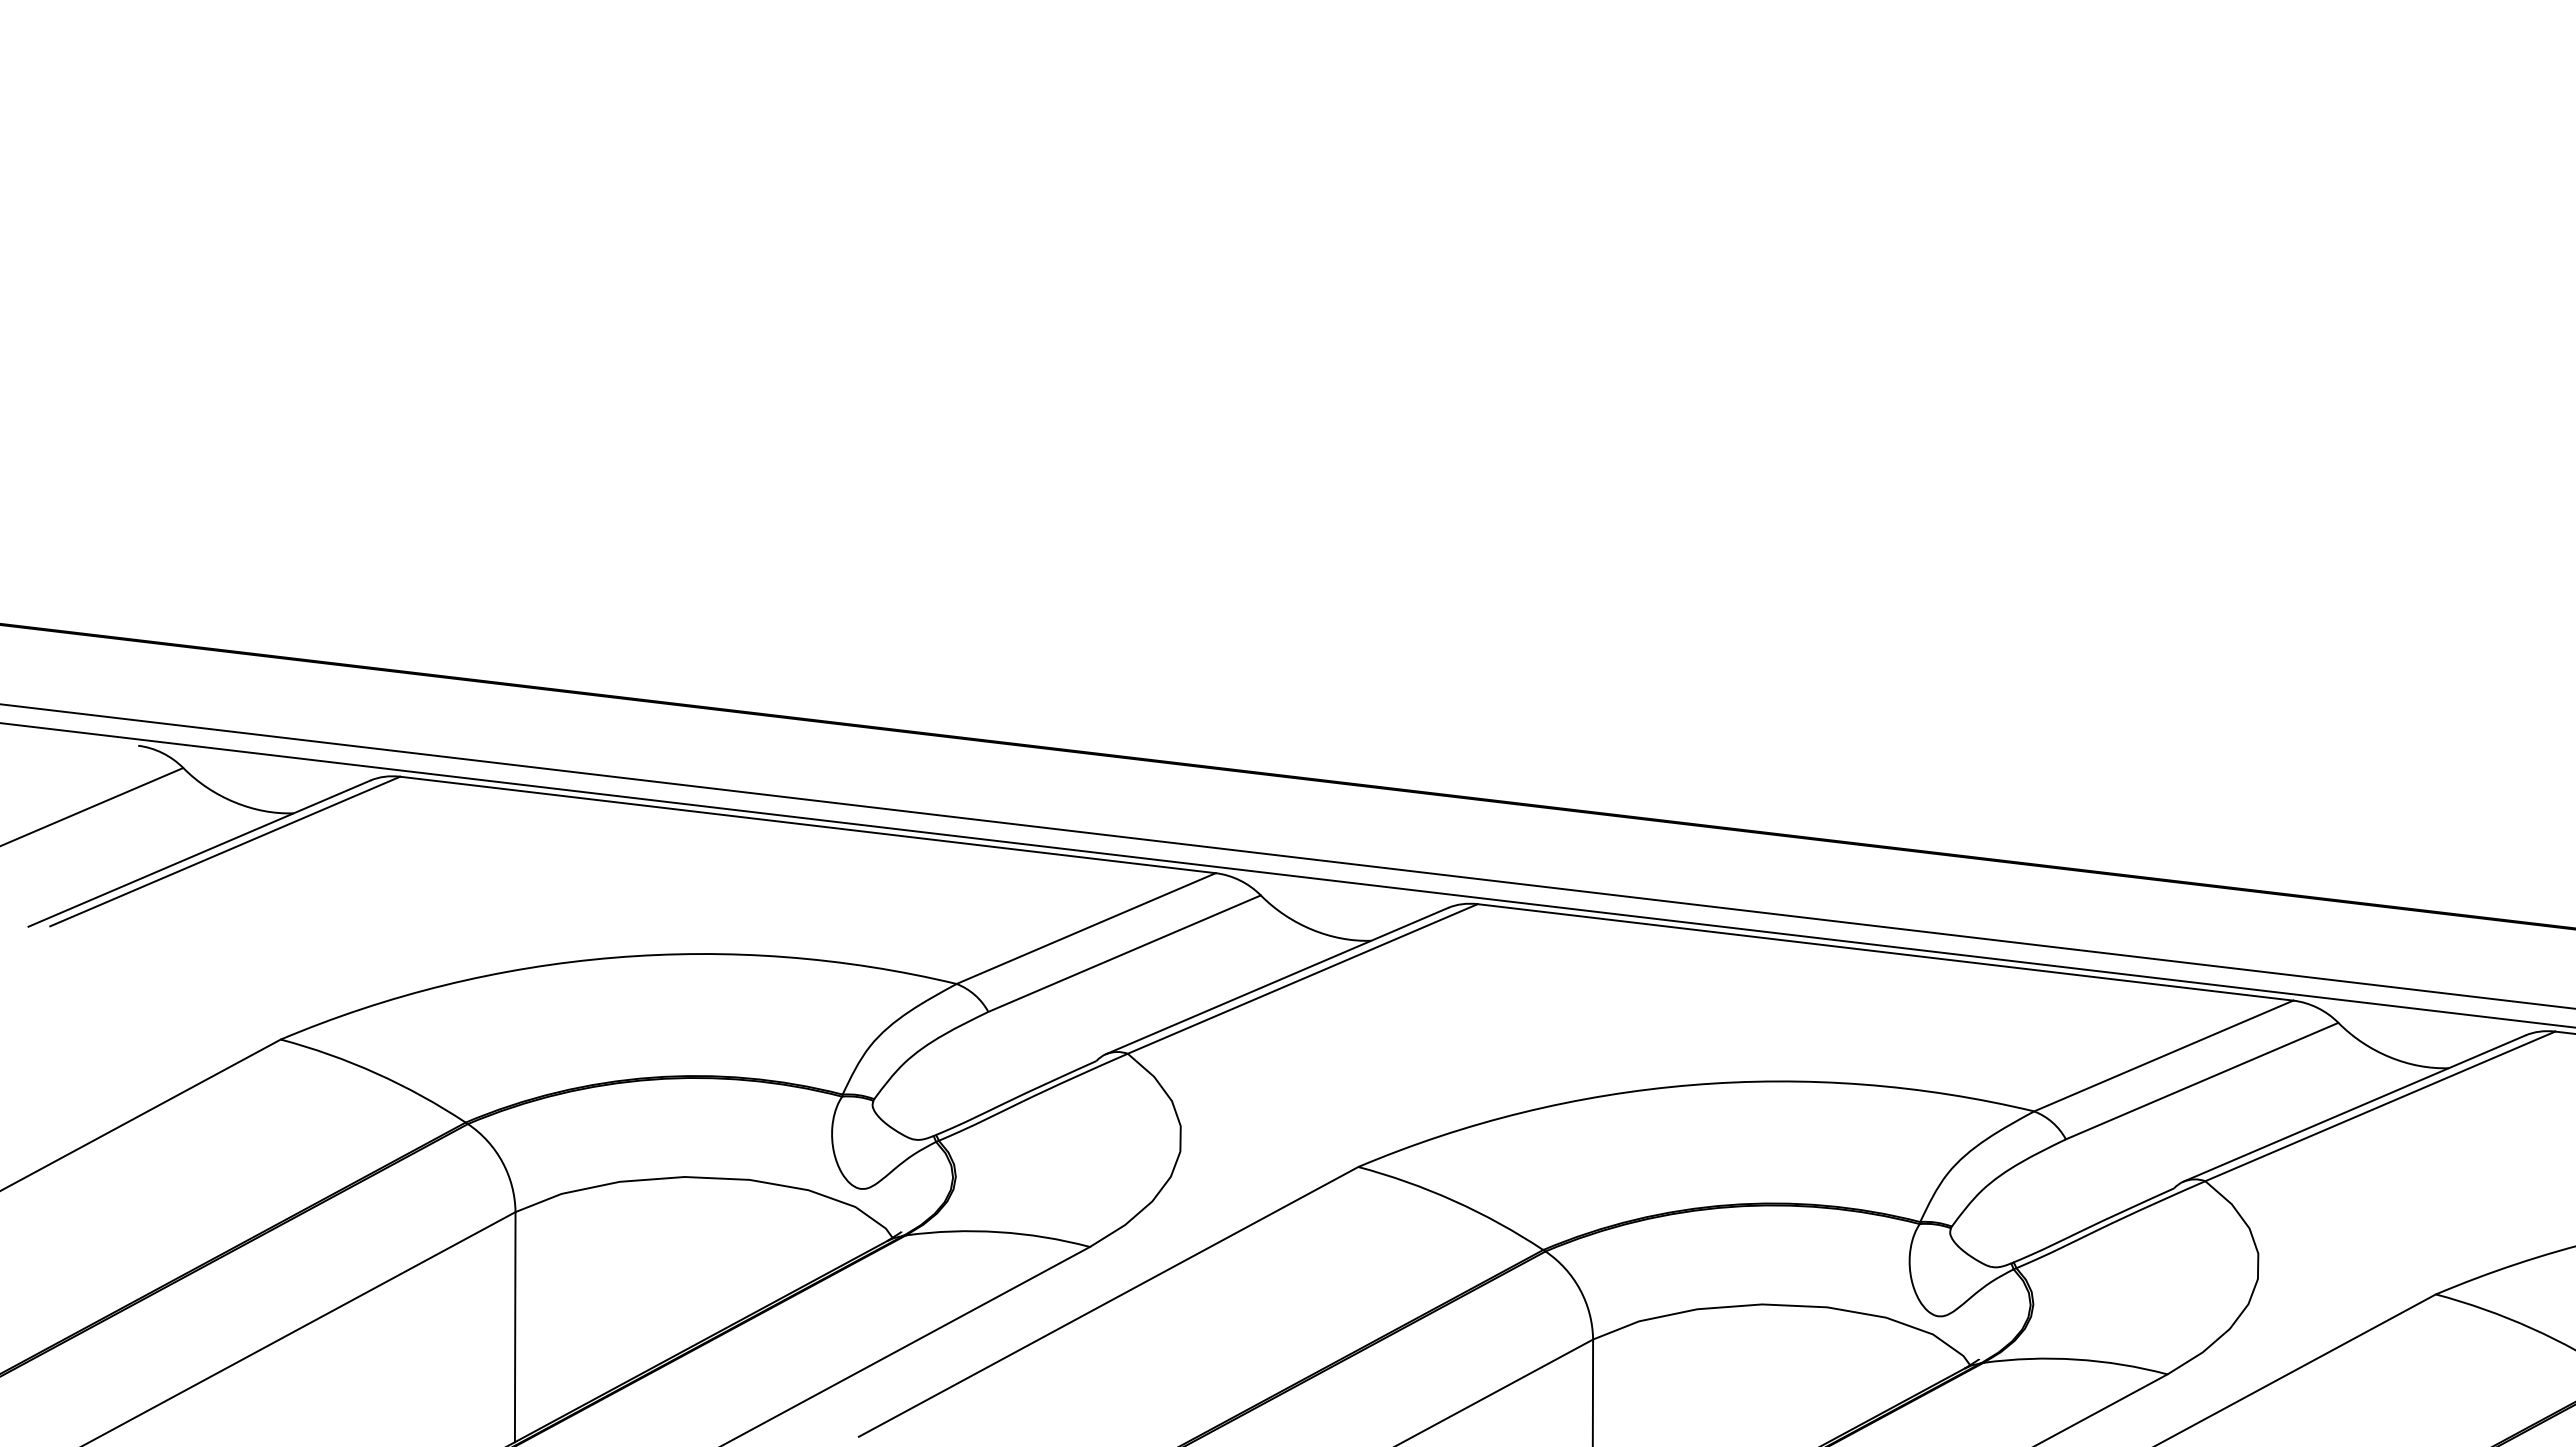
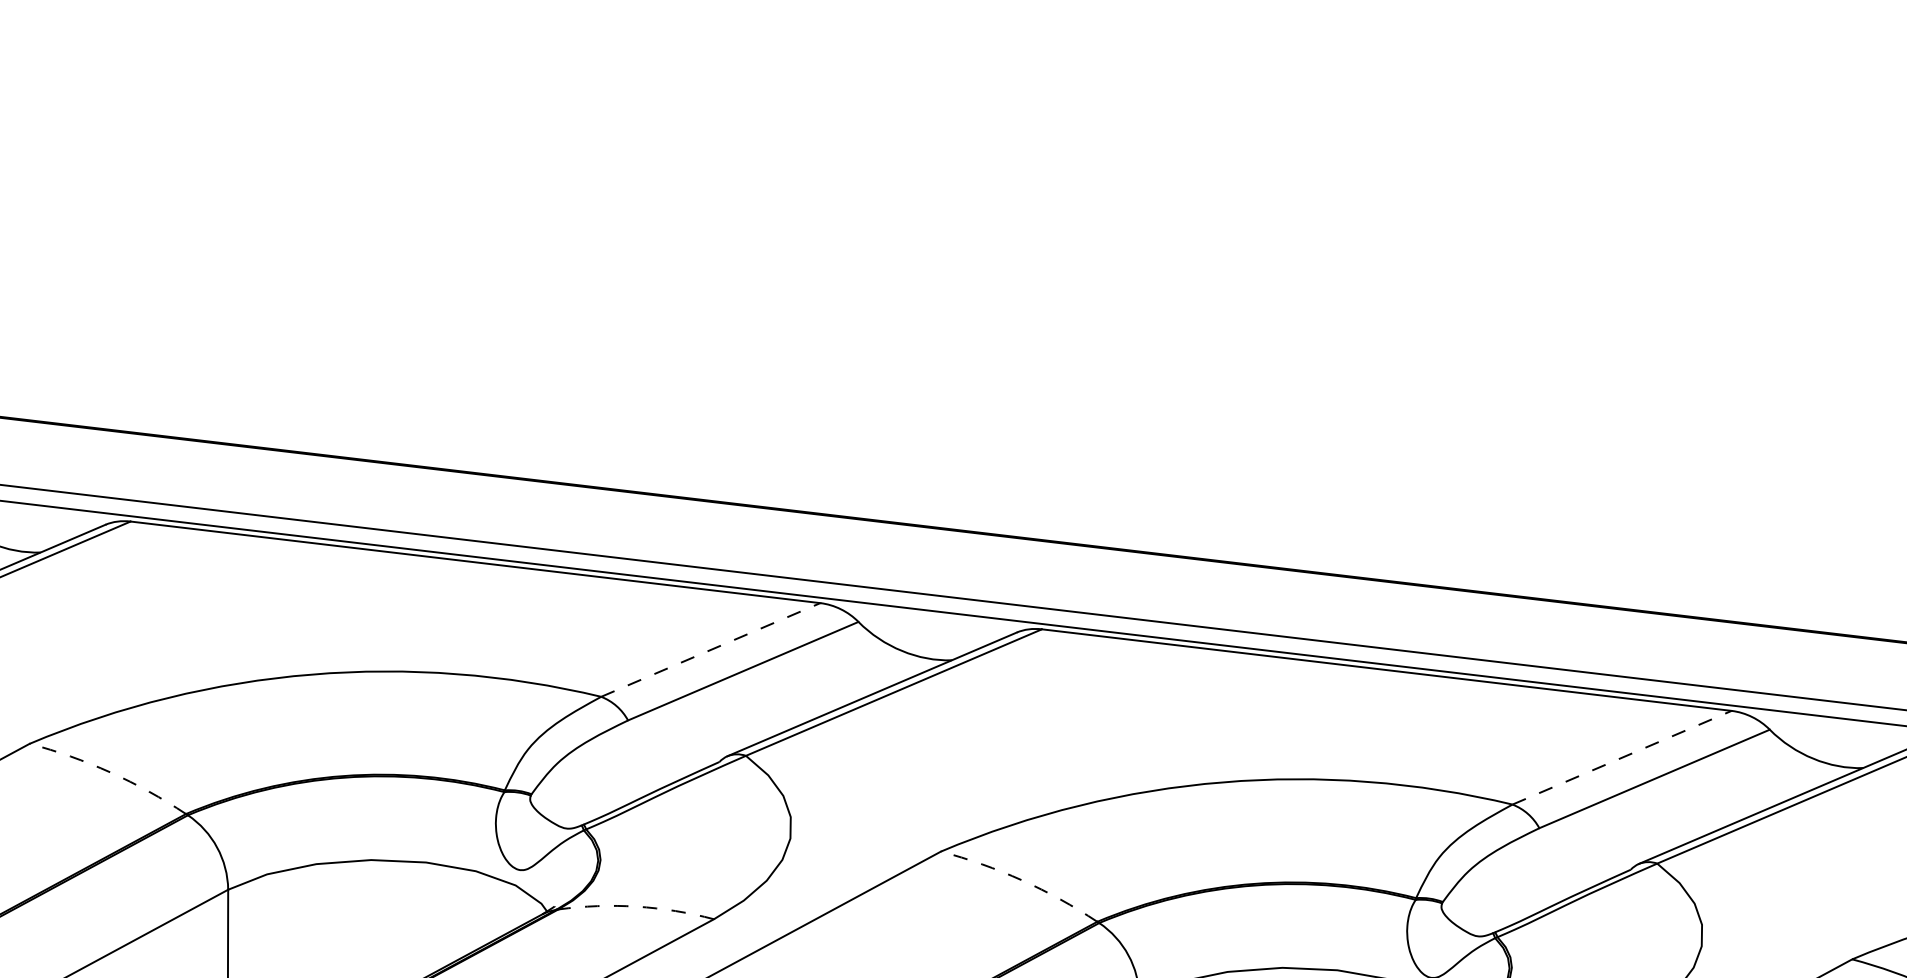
line: (1086, 928) -> (711, 649), solid -> dashed
line: (2163, 1056) -> (1621, 758), solid -> dashed
arc: (376, 1073) -> (110, 772), solid -> dashed
arc: (1454, 1200) -> (1022, 879), solid -> dashed
arc: (998, 1232) -> (636, 906), solid -> dashed

